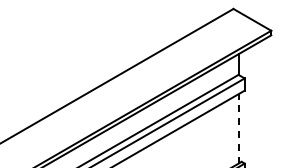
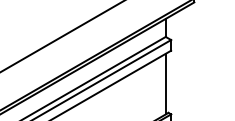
line: (238, 128) -> (165, 83), dashed -> solid

